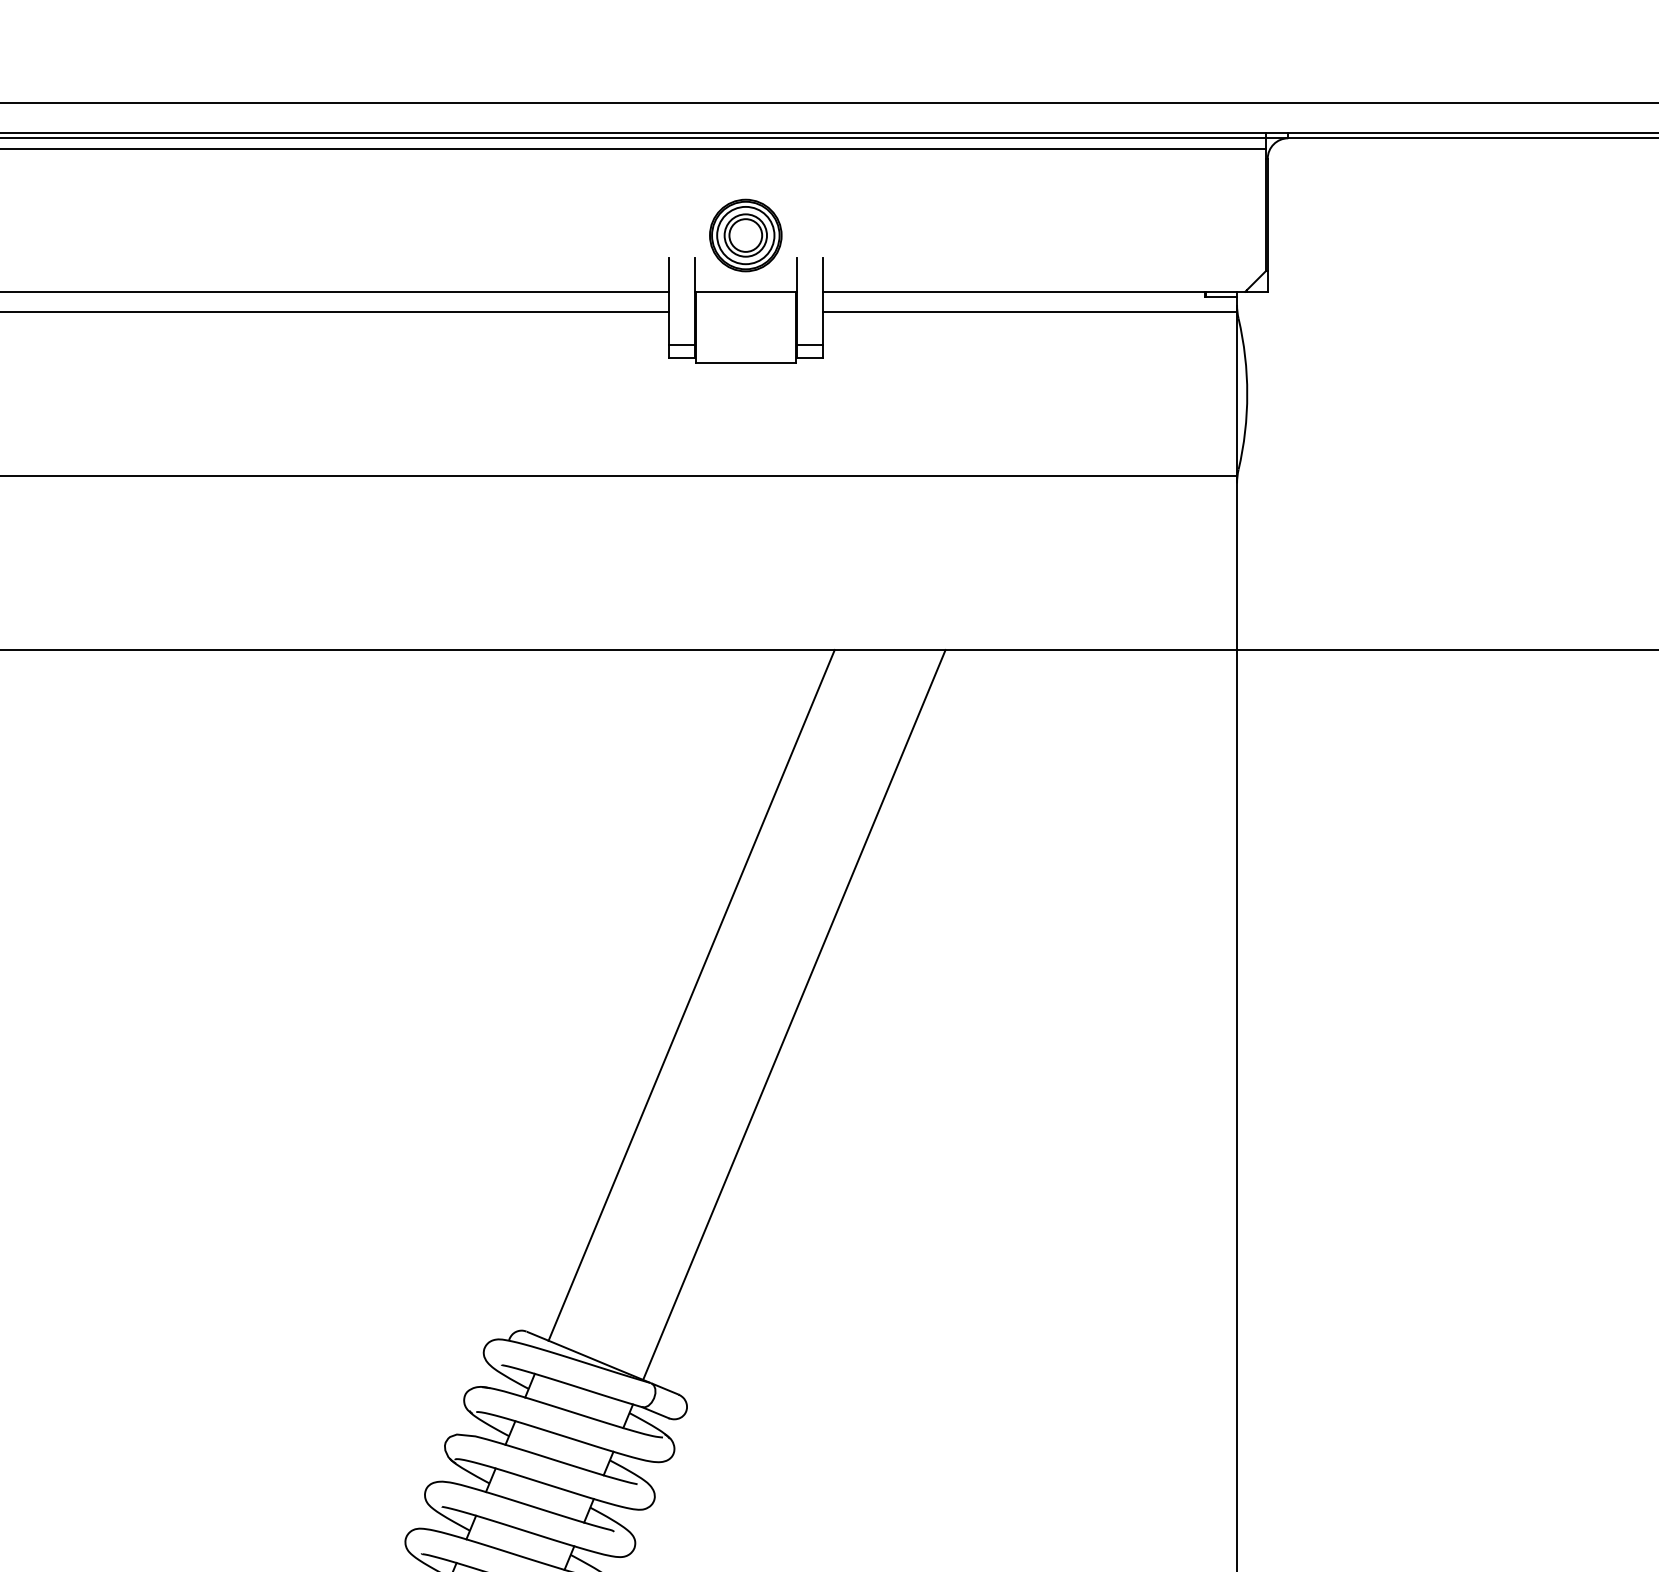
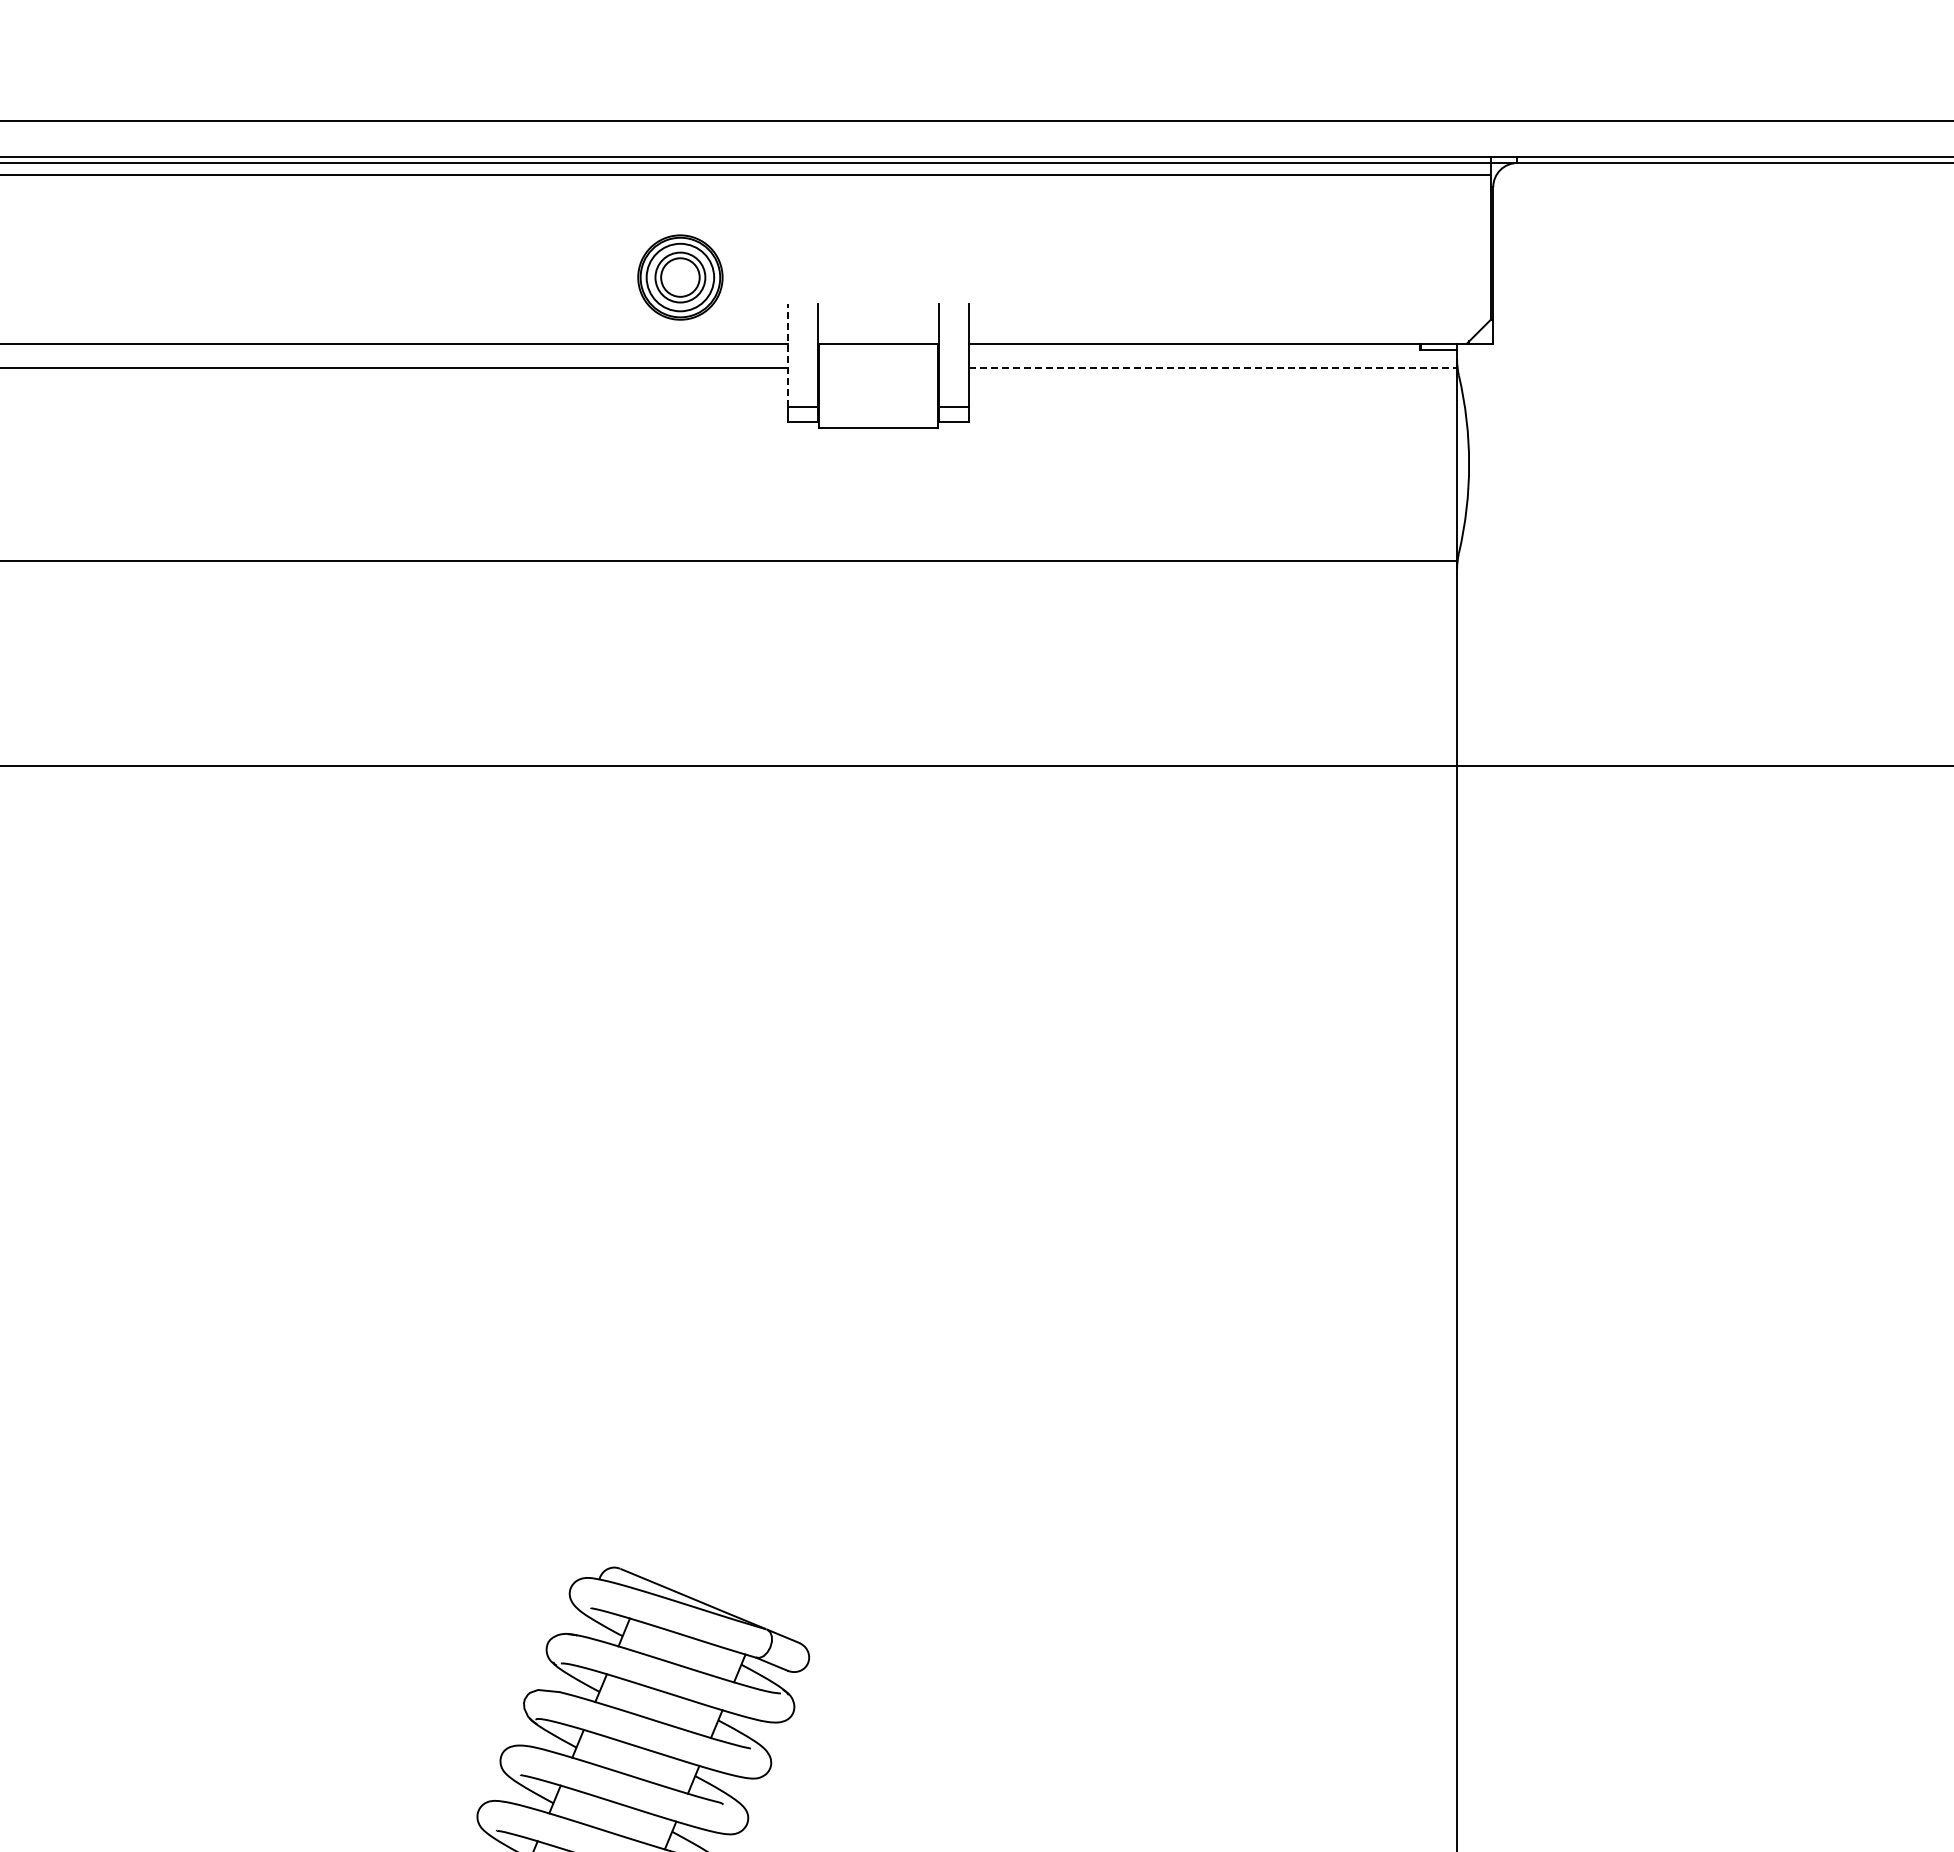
part: (745, 235) -> (680, 277), moved
line: (669, 301) -> (788, 355), solid -> dashed
line: (1030, 311) -> (1213, 367), solid -> dashed
line: (691, 995) -> (814, 1172), removed
line: (794, 1014) -> (935, 1195), removed

